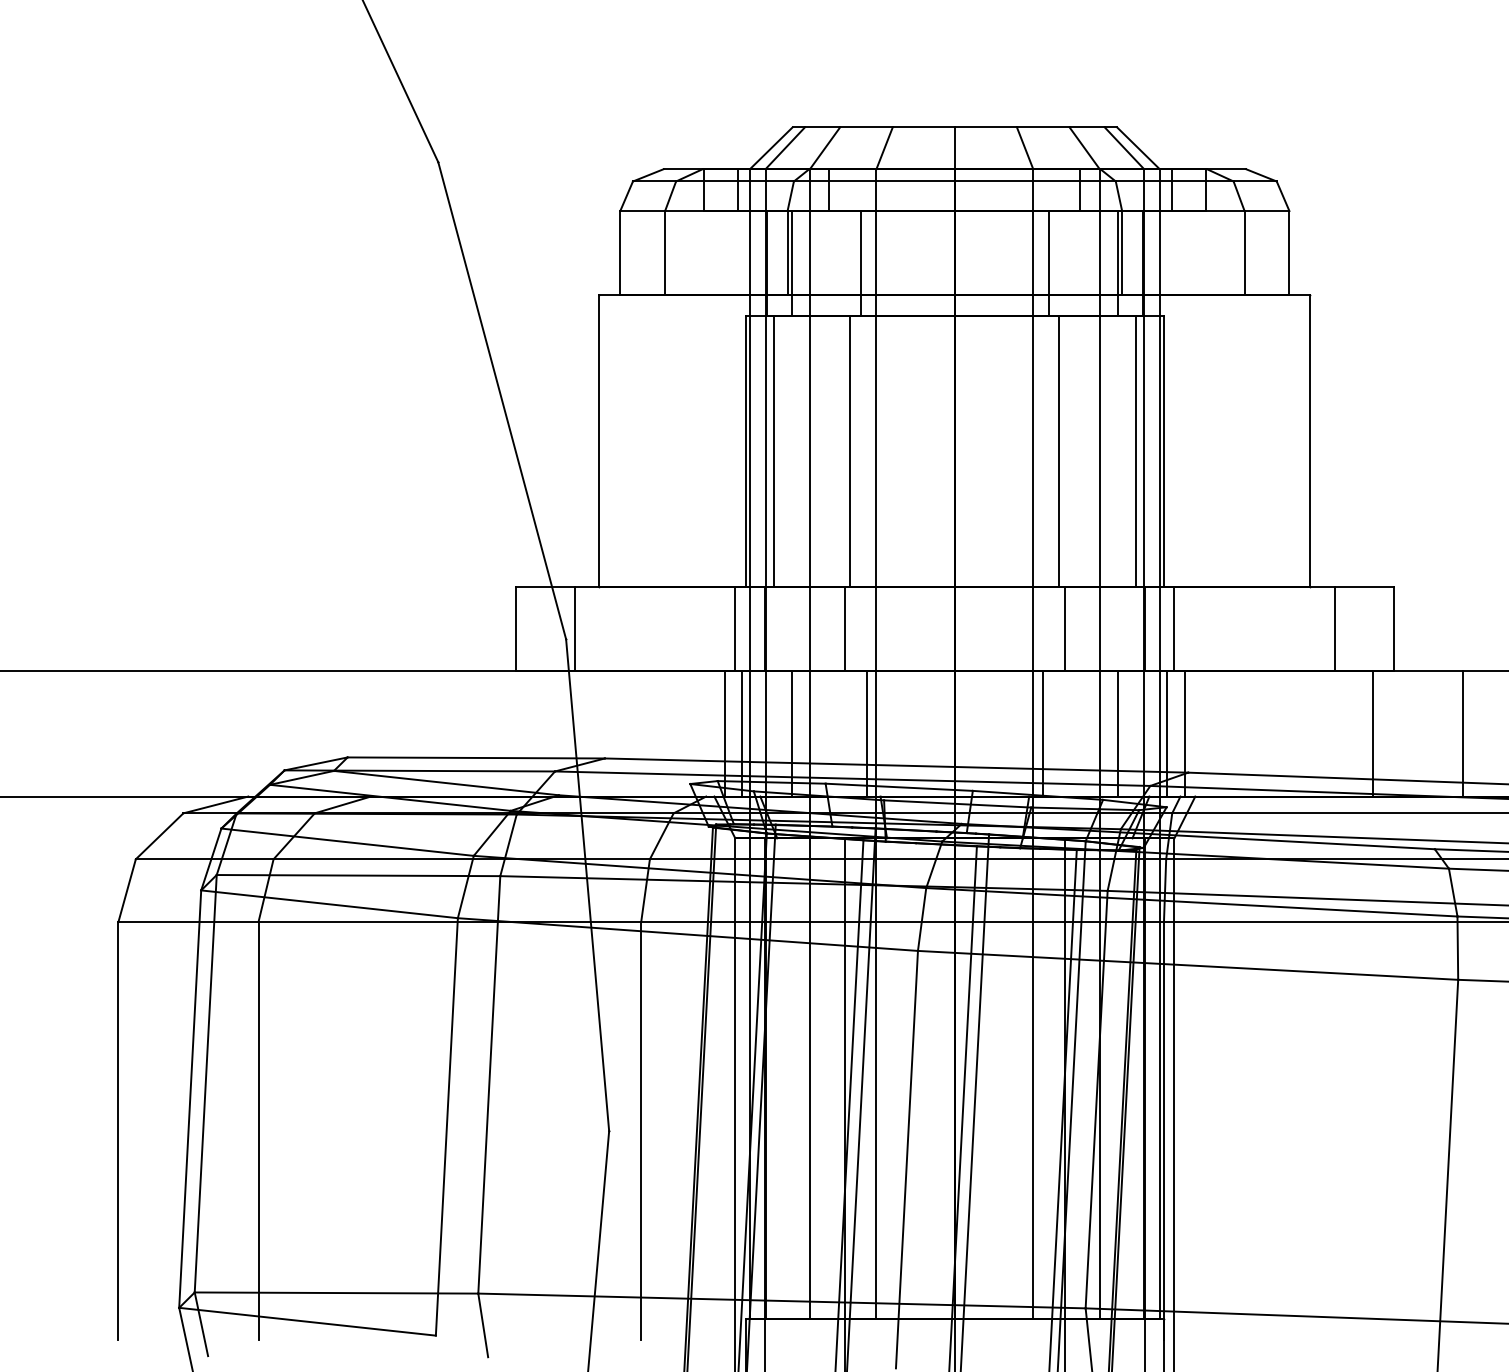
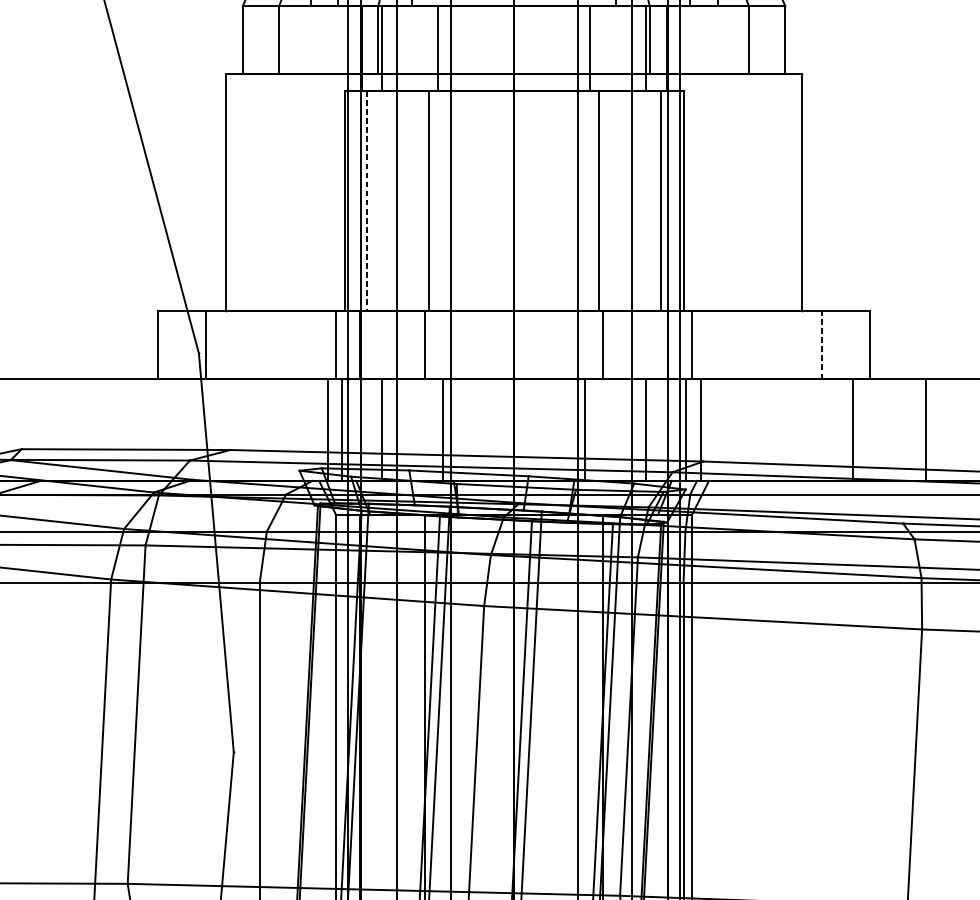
line: (773, 451) -> (367, 201), solid -> dashed
line: (1335, 629) -> (822, 345), solid -> dashed

